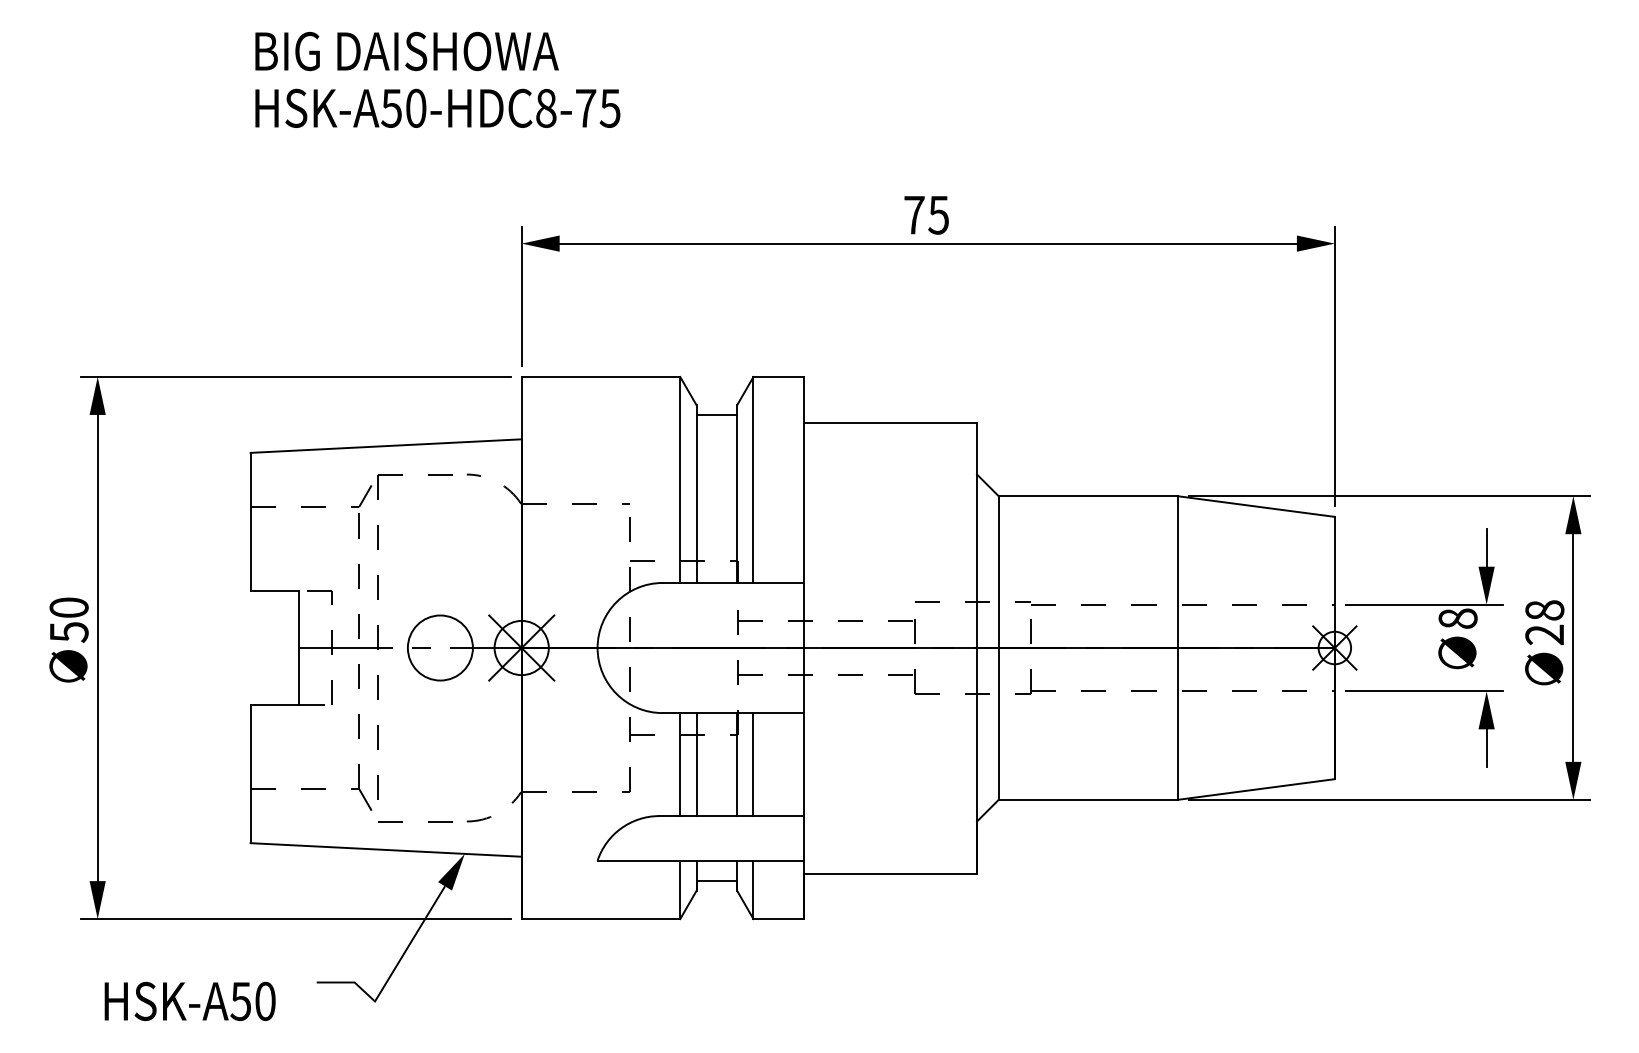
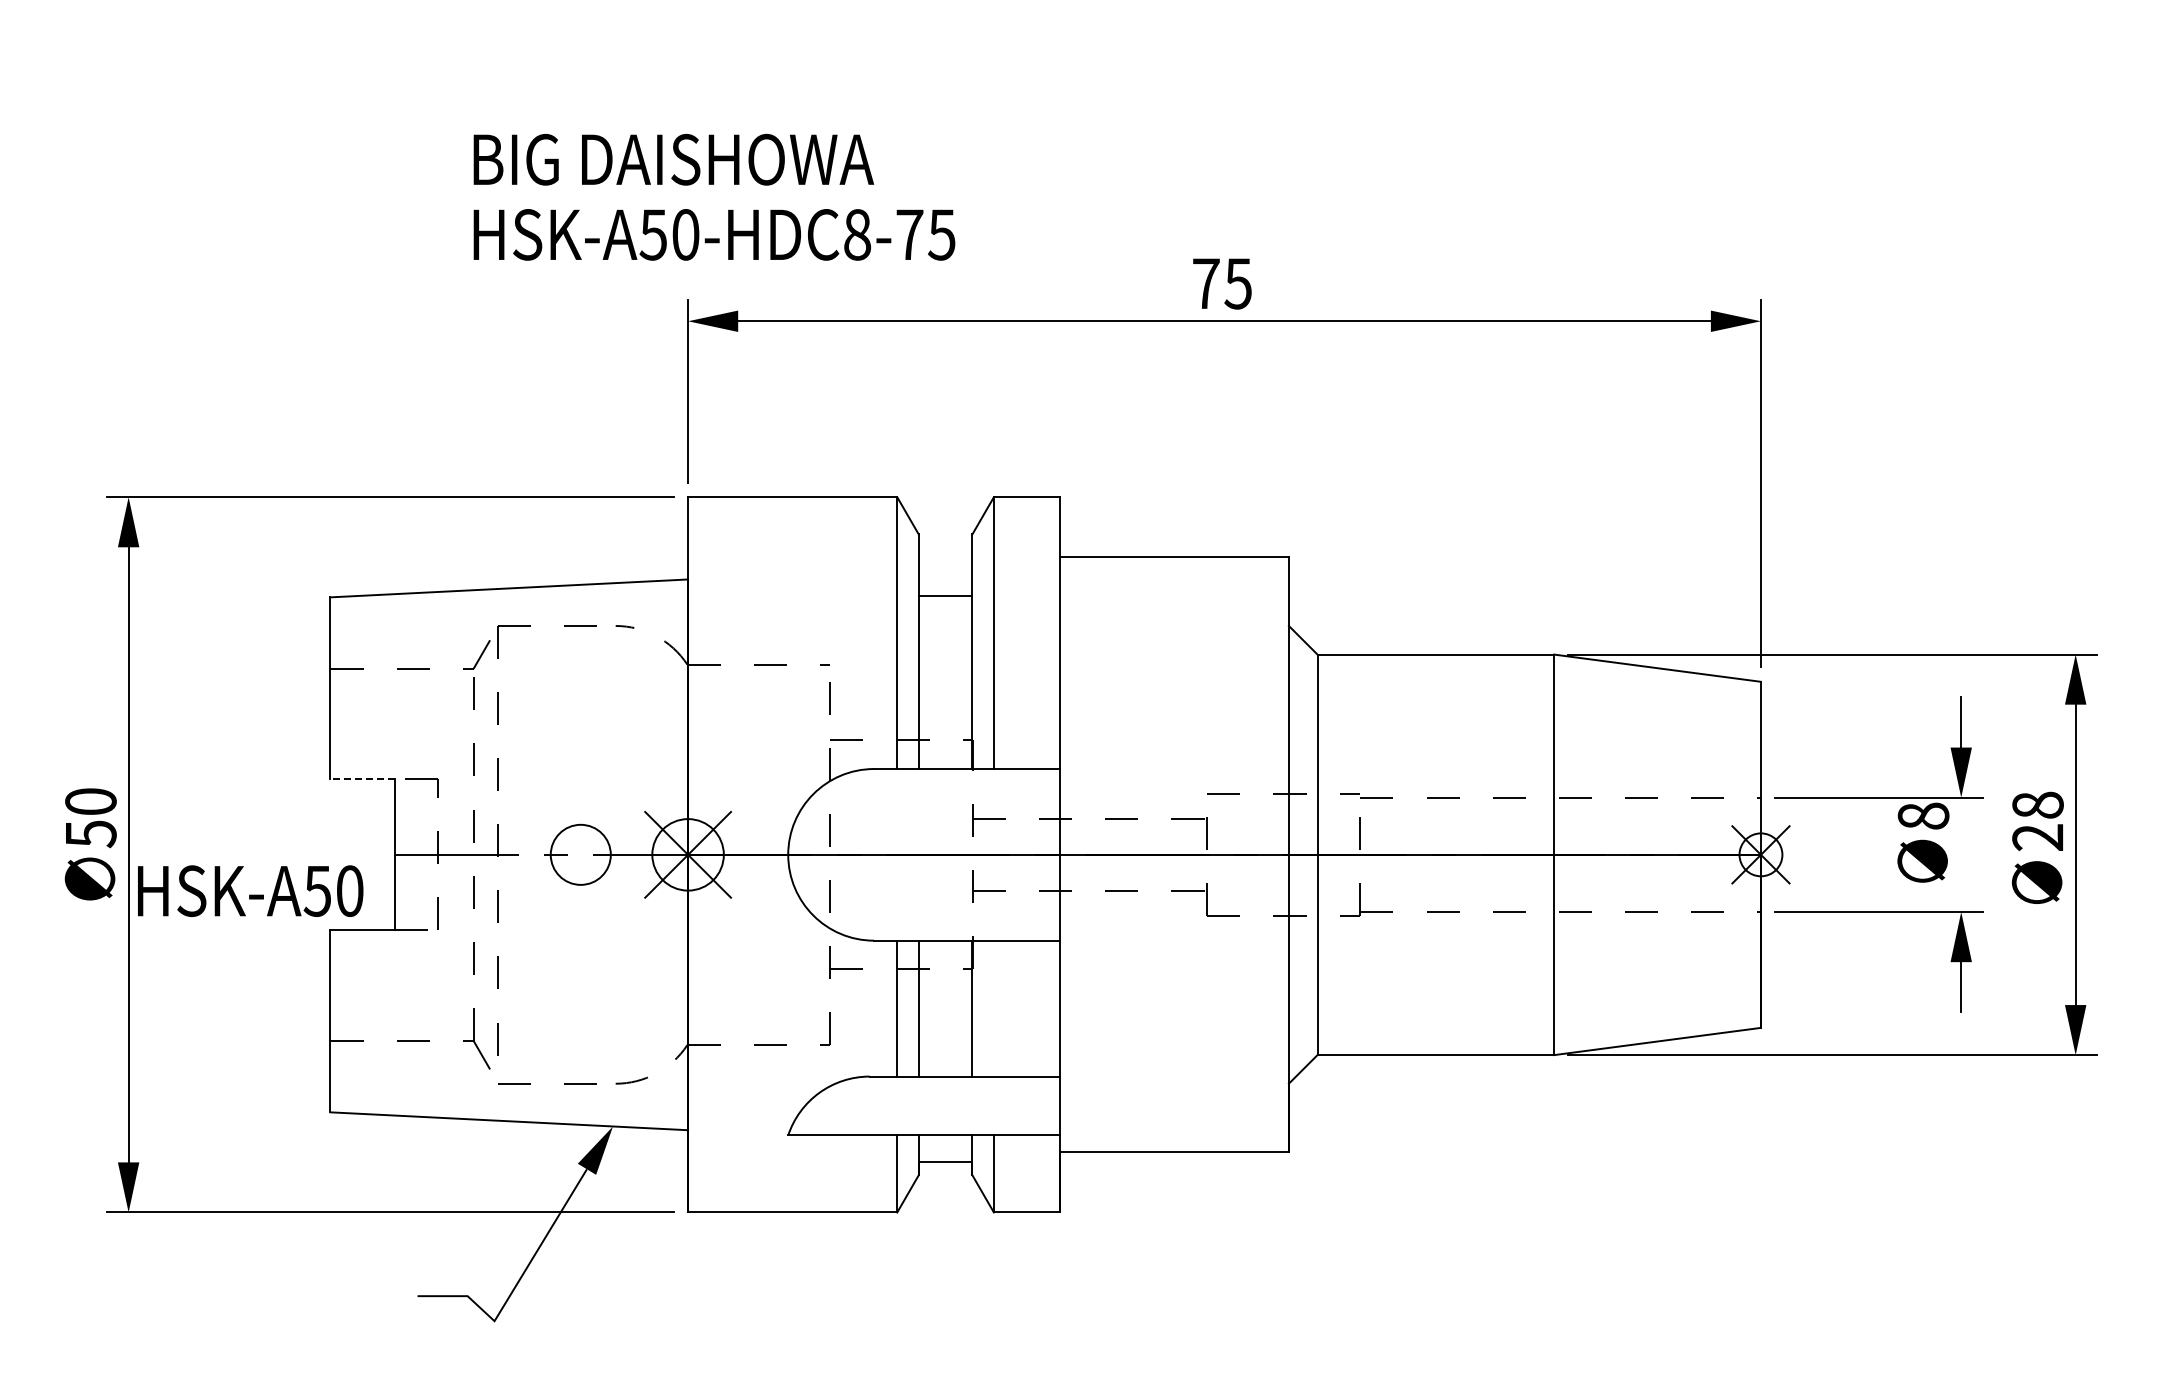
text: (437, 79) -> (714, 196), moved
line: (716, 415) -> (945, 596), moved
line: (274, 590) -> (362, 779), solid -> dashed
circle: (440, 647) -> (580, 854), size x0.7
line: (753, 764) -> (993, 1008), removed
text: (190, 1000) -> (250, 890), moved

